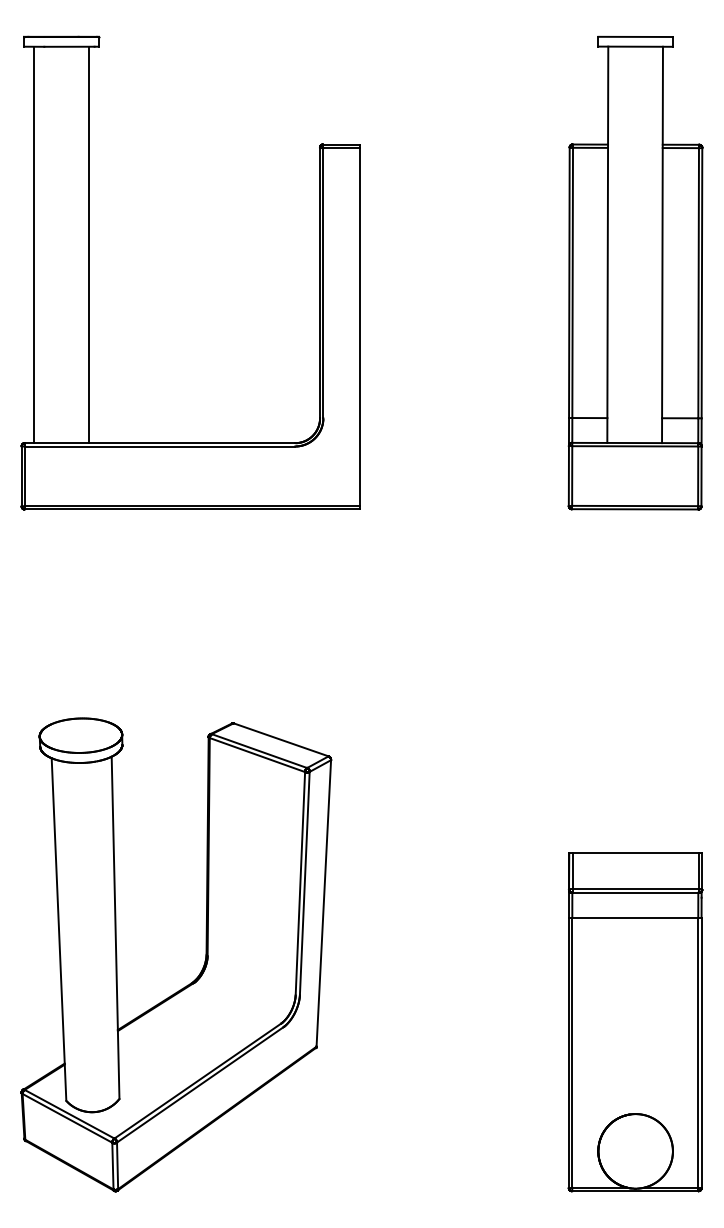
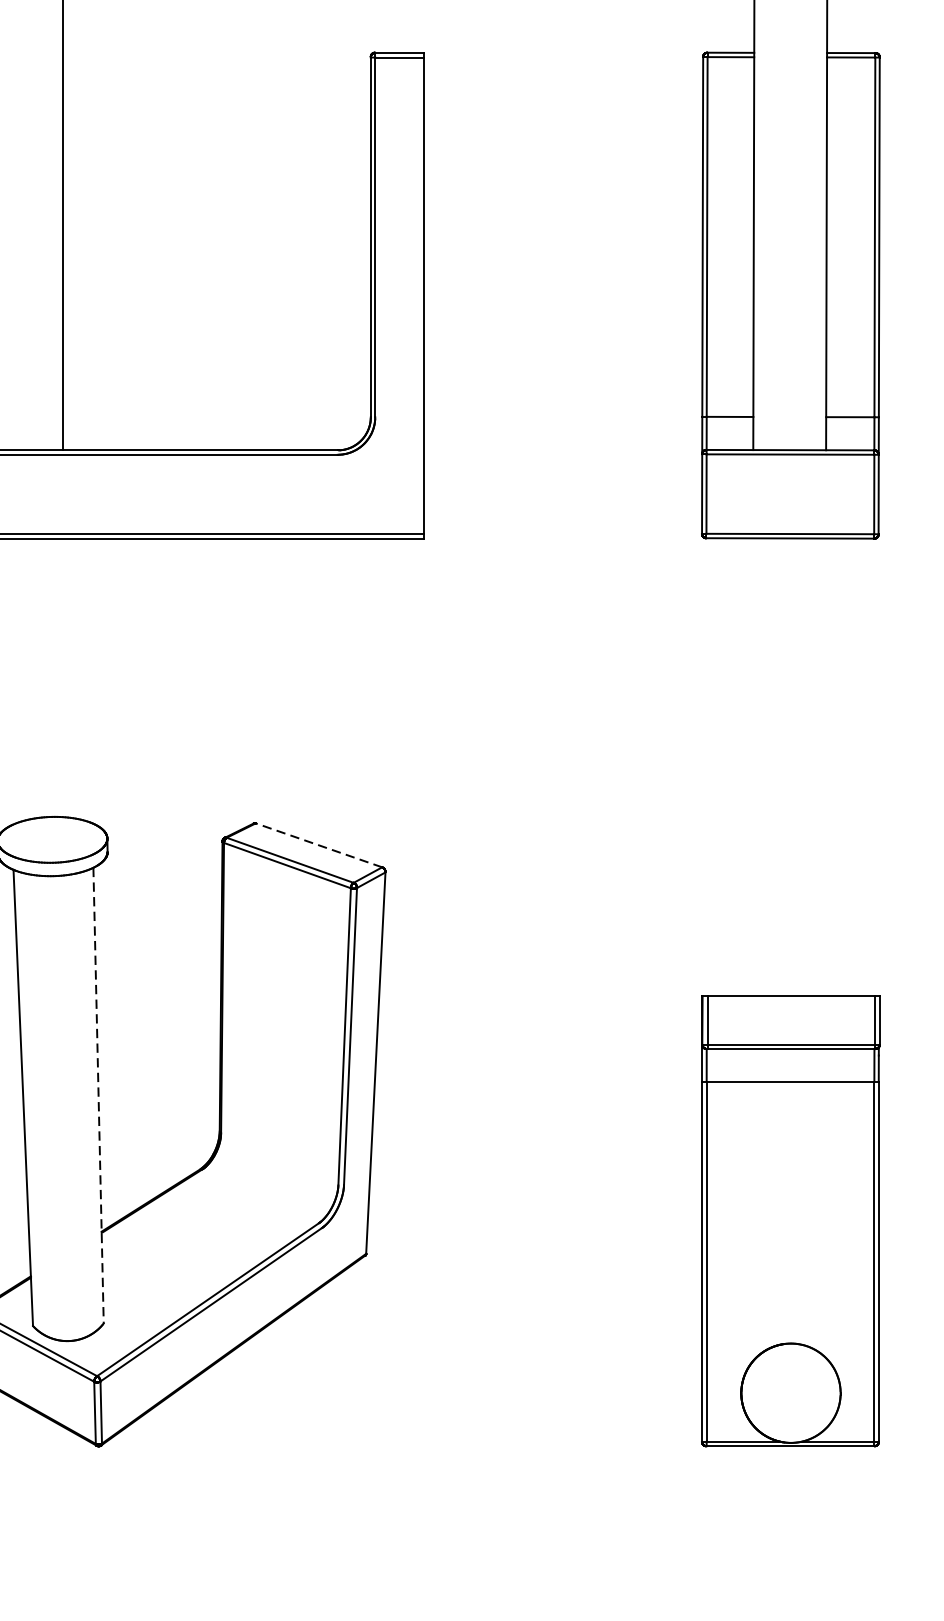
line: (280, 739) -> (318, 844), solid -> dashed
line: (115, 928) -> (98, 1096), solid -> dashed

